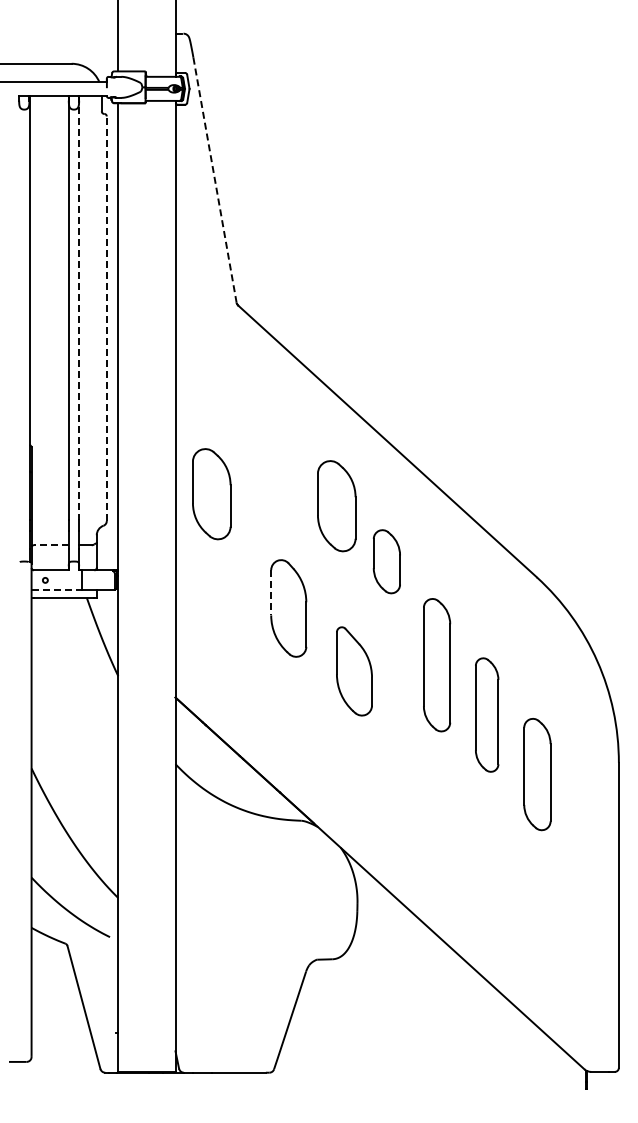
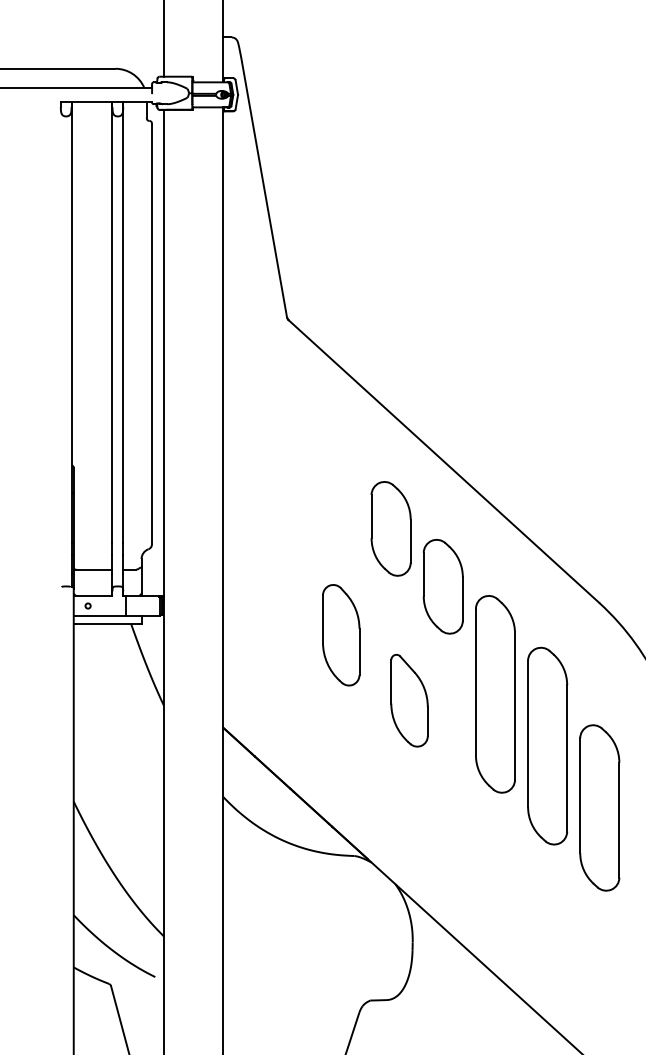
line: (215, 180) -> (265, 190), dashed -> solid
line: (79, 308) -> (123, 323), dashed -> solid
line: (106, 318) -> (151, 333), dashed -> solid
part: (211, 494) -> (260, 516), removed
line: (50, 545) -> (93, 569), dashed -> solid
part: (386, 561) -> (442, 586), size x1.43
line: (57, 590) -> (100, 616), dashed -> solid
line: (271, 592) -> (323, 618), dashed -> solid
part: (436, 664) -> (494, 693), size x1.43
part: (486, 714) -> (546, 745), size x1.67
part: (537, 774) -> (599, 807), size x1.43

